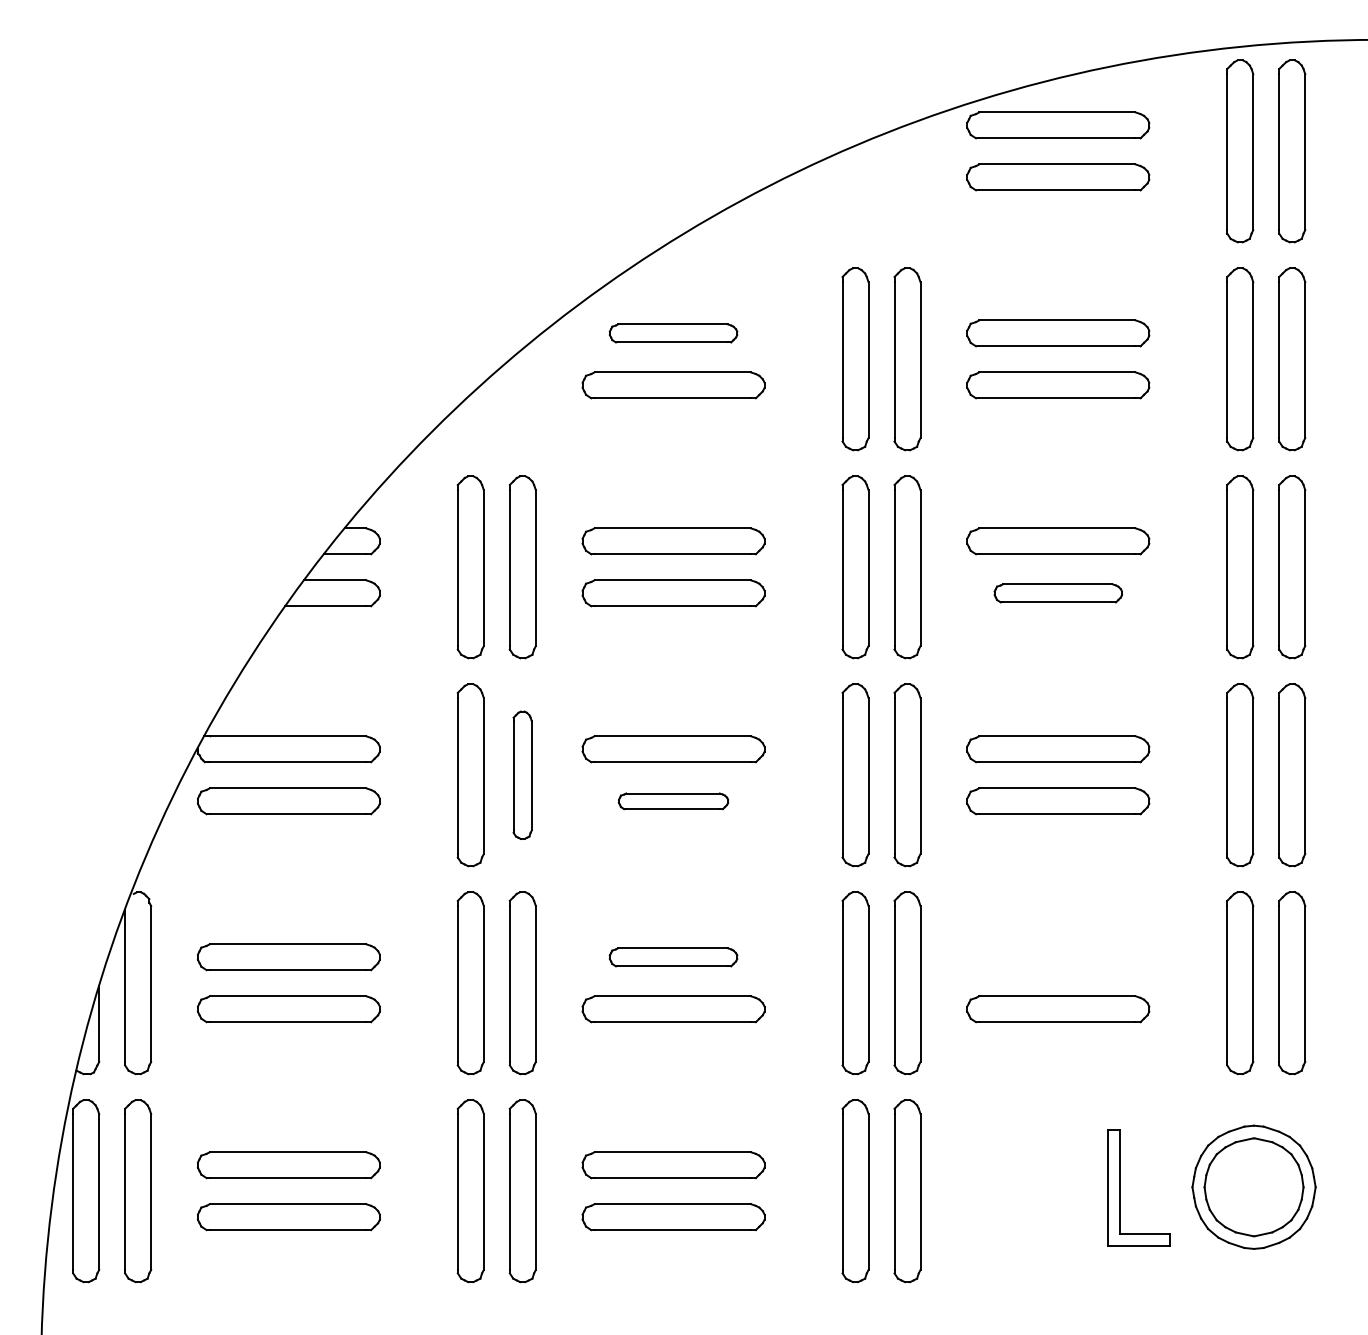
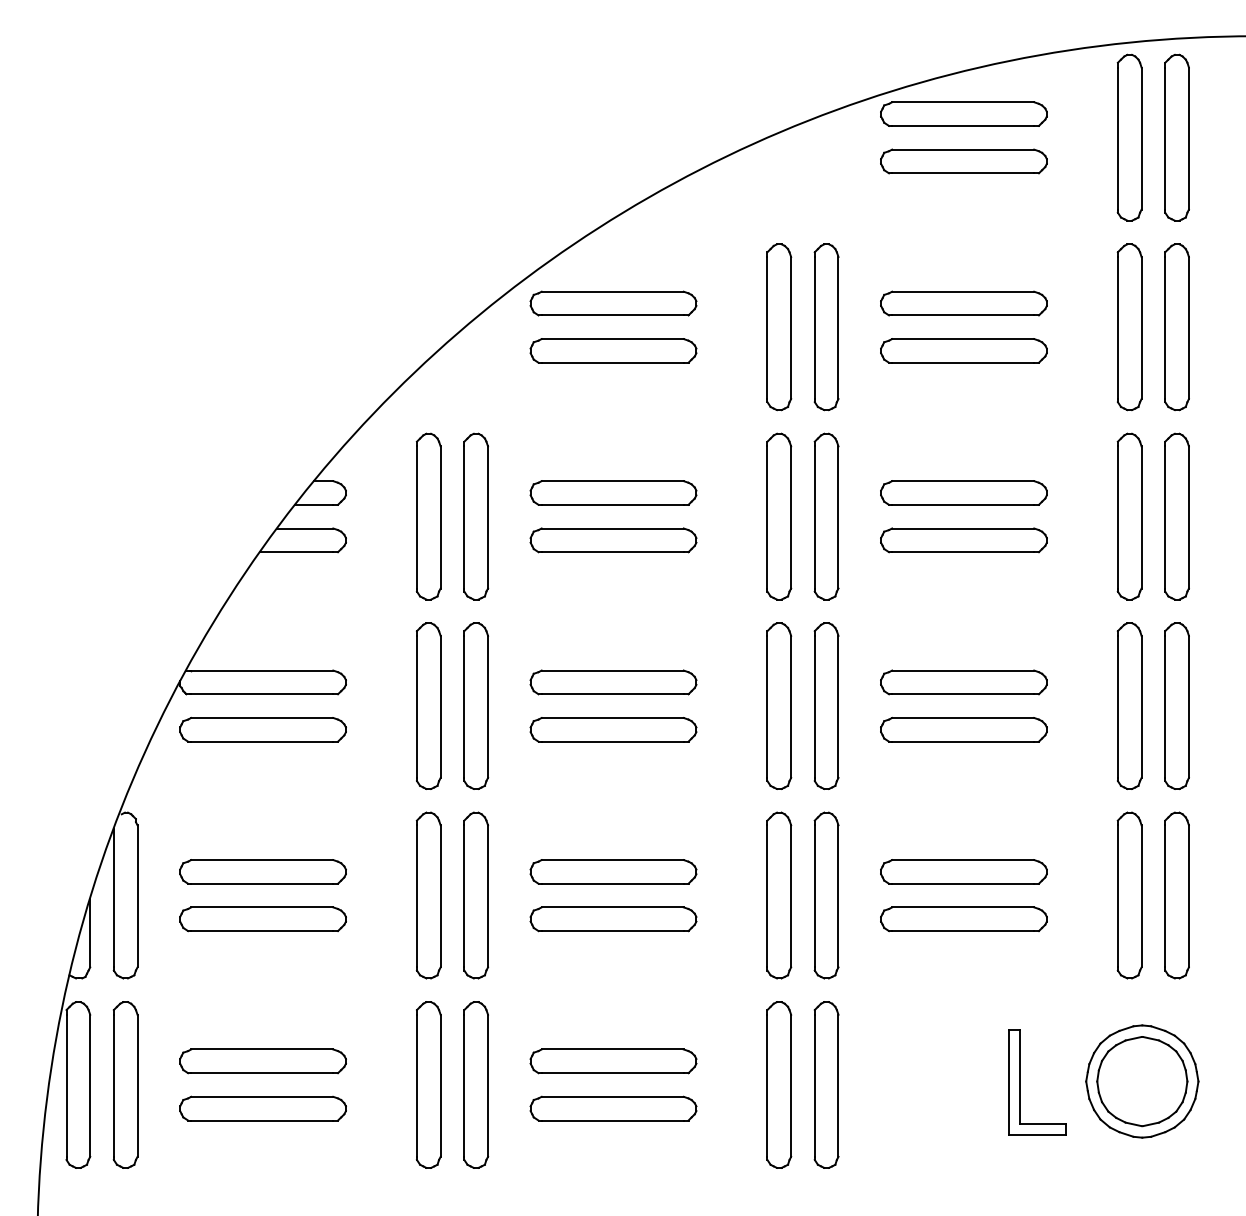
part: (673, 333) -> (613, 303), size x1.43
part: (1058, 593) -> (964, 540), size x1.43
part: (522, 775) -> (475, 706), size x1.43
part: (673, 801) -> (613, 730), size x1.67
part: (673, 957) -> (613, 872), size x1.43
part: (1058, 957) -> (964, 872), added

